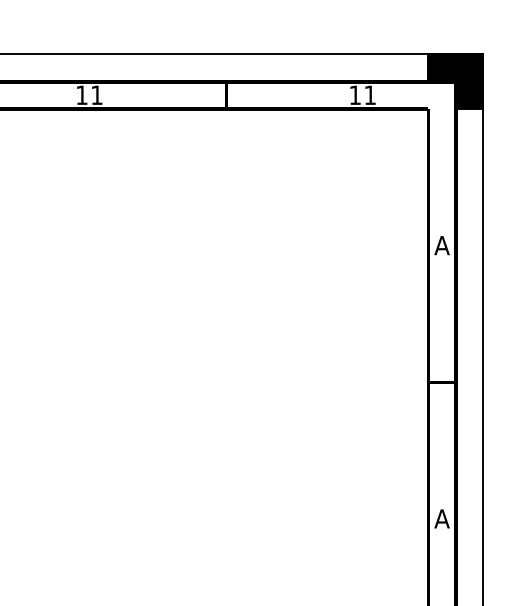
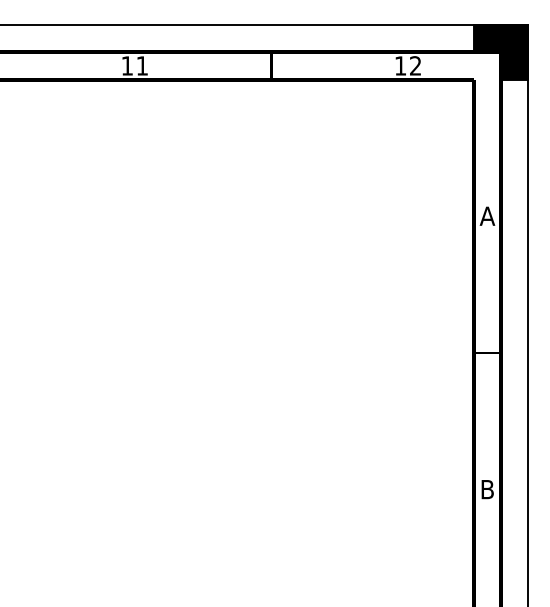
text: (370, 94) -> (415, 65), 11 -> 12
text: (442, 518) -> (487, 489), A -> B

